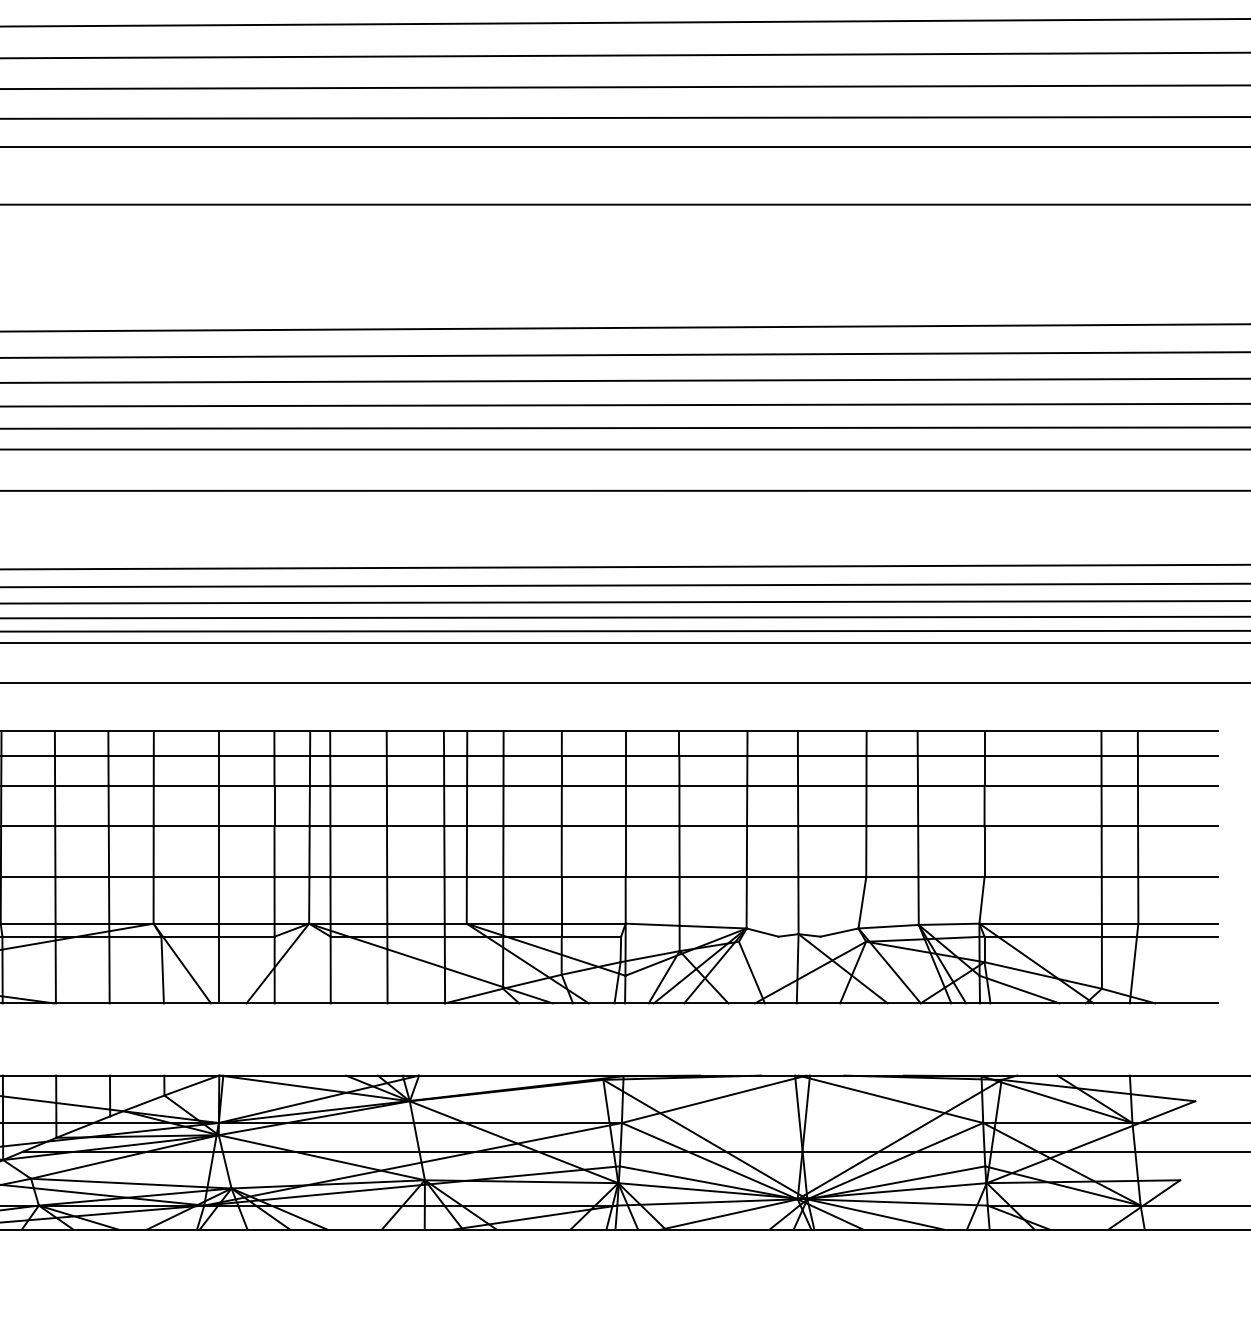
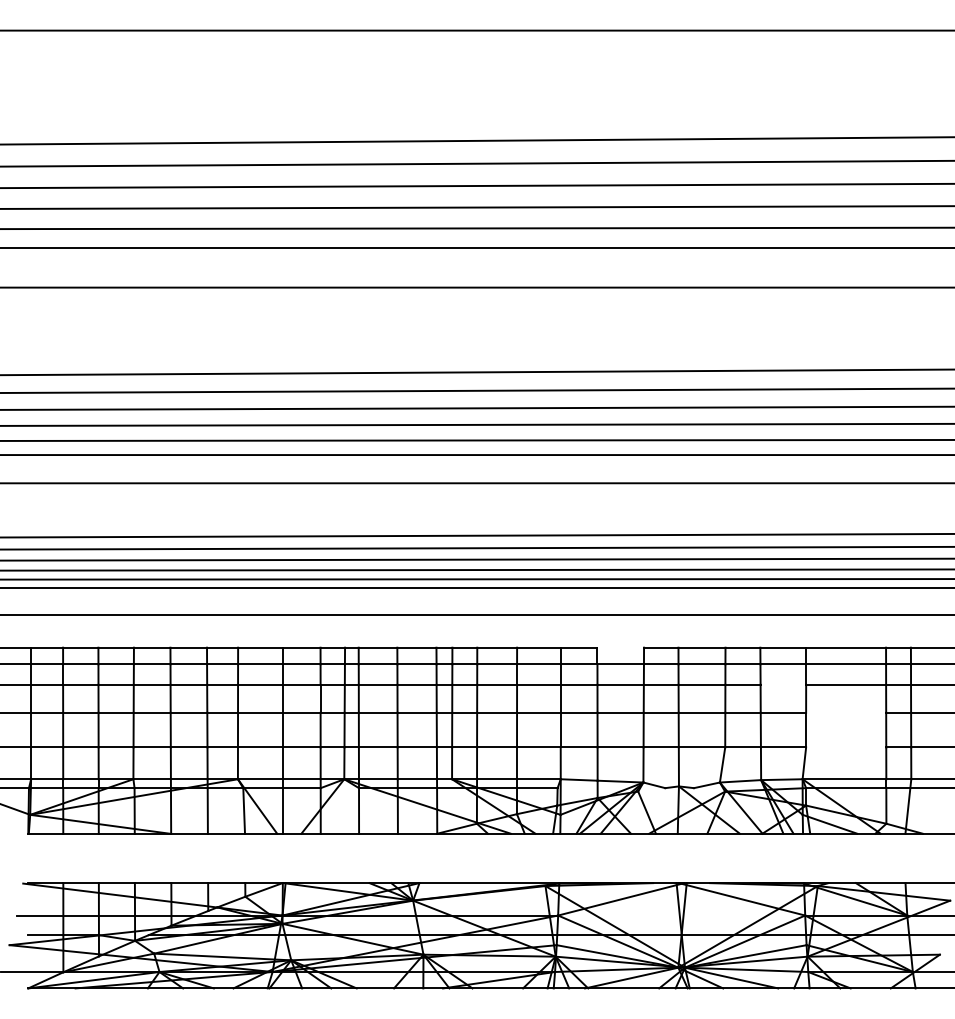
line: (713, 731) -> (620, 647), removed
line: (951, 785) -> (783, 684), removed
line: (1043, 826) -> (846, 712), removed
line: (1043, 877) -> (846, 747), removed

